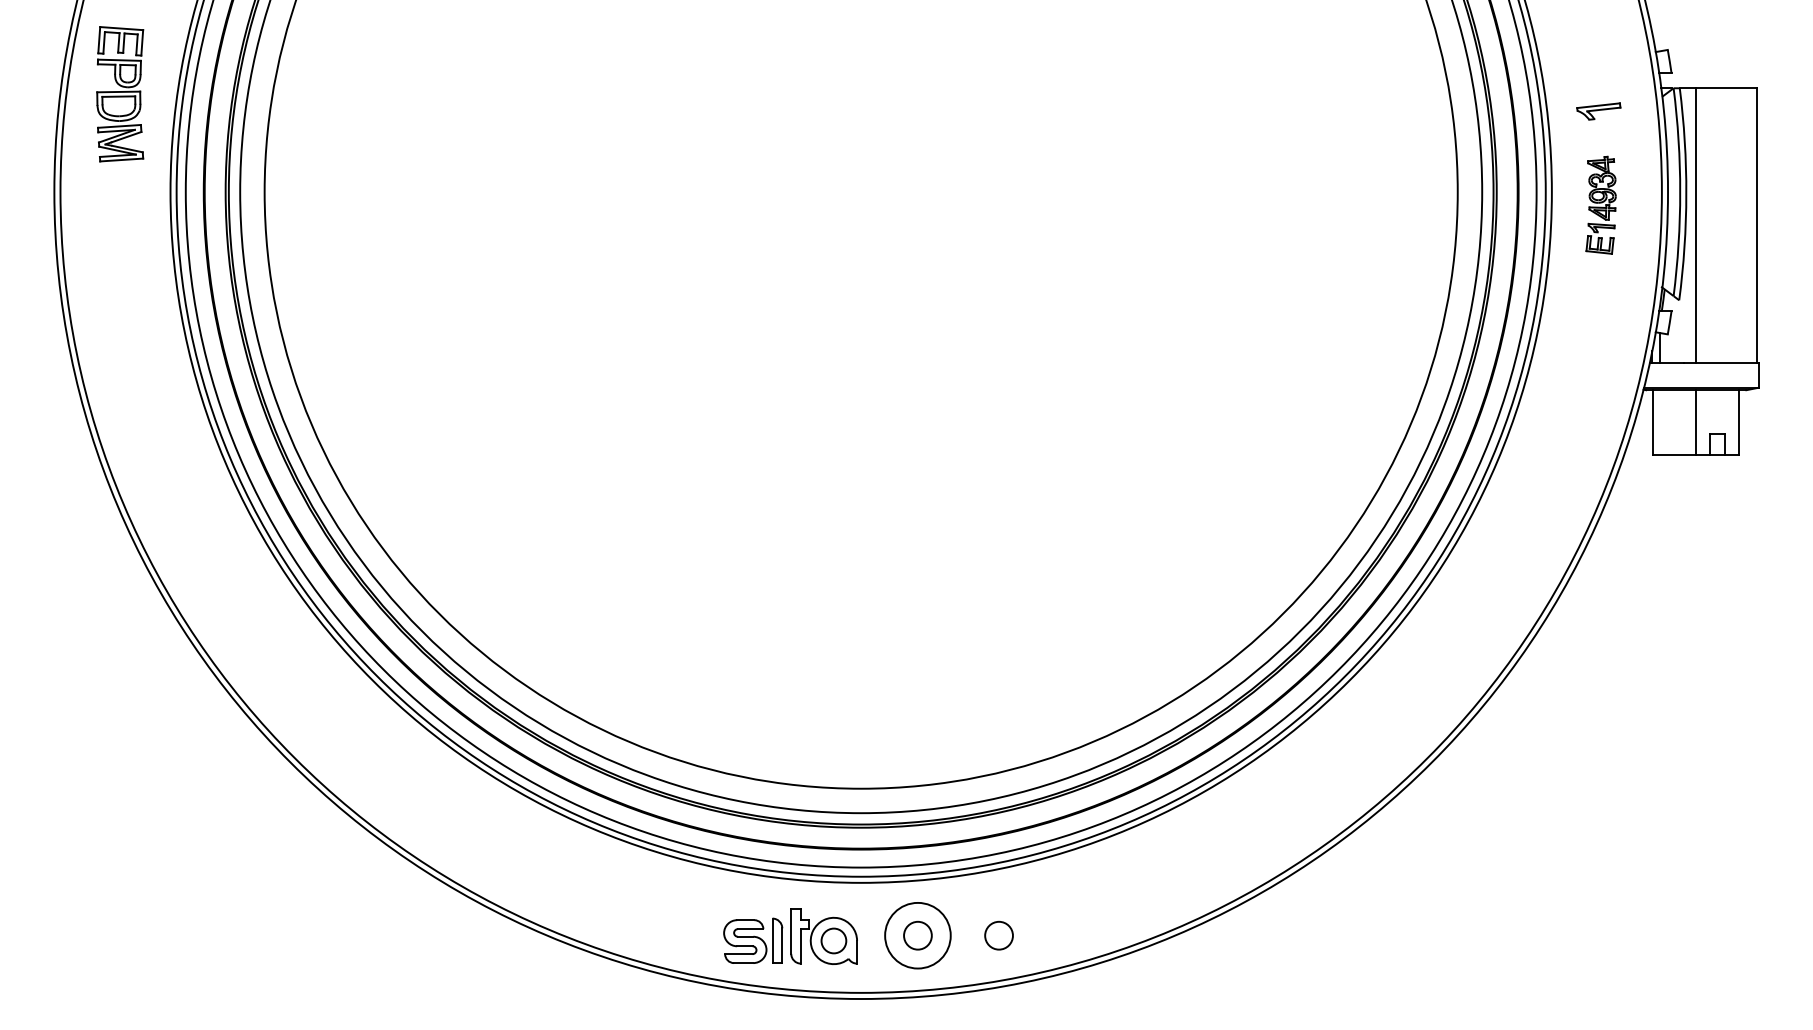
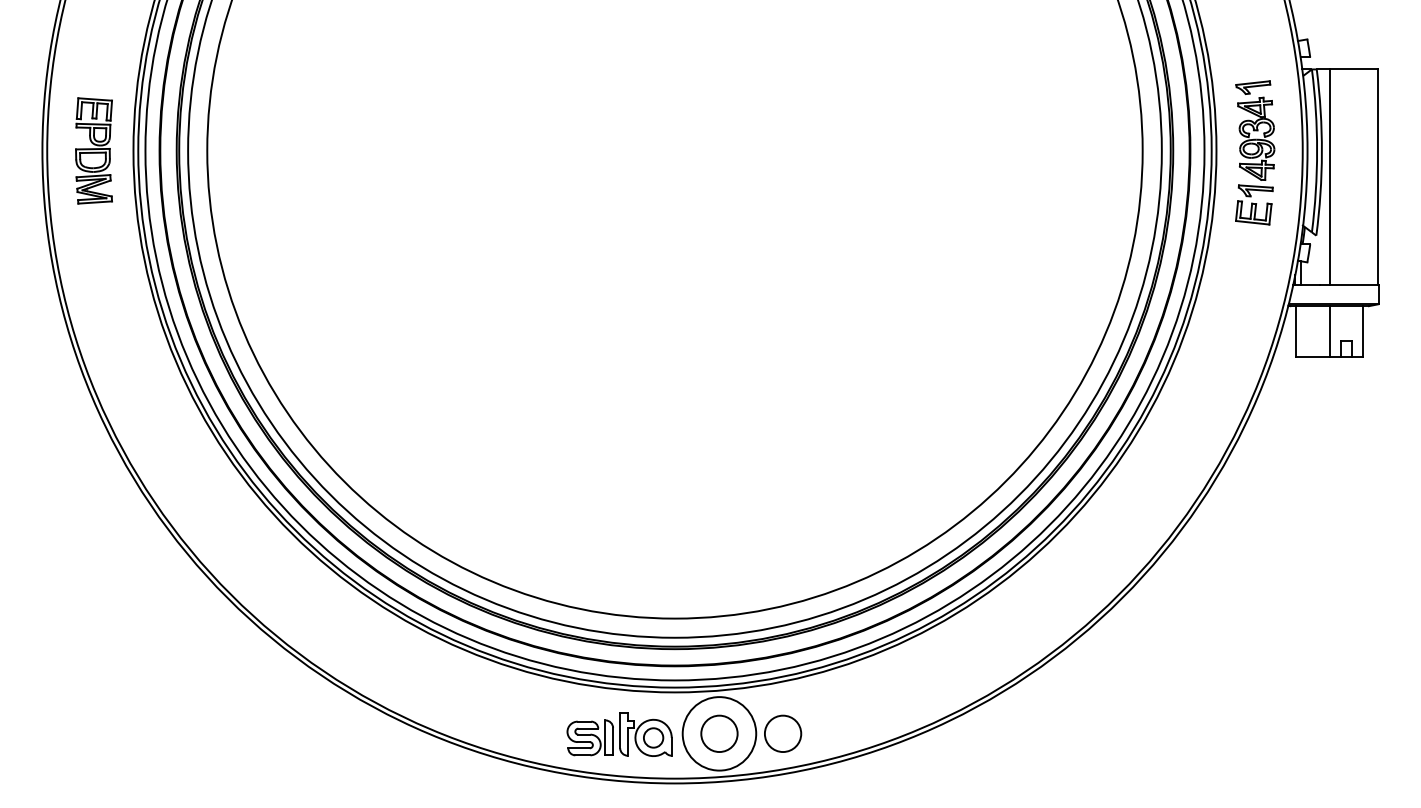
part: (120, 94) -> (94, 151), moved
part: (1600, 205) -> (1254, 161), size x1.67
circle: (917, 935) -> (719, 733), size x1.43
circle: (917, 935) -> (719, 733), size x1.67
circle: (998, 935) -> (782, 733), size x1.67

